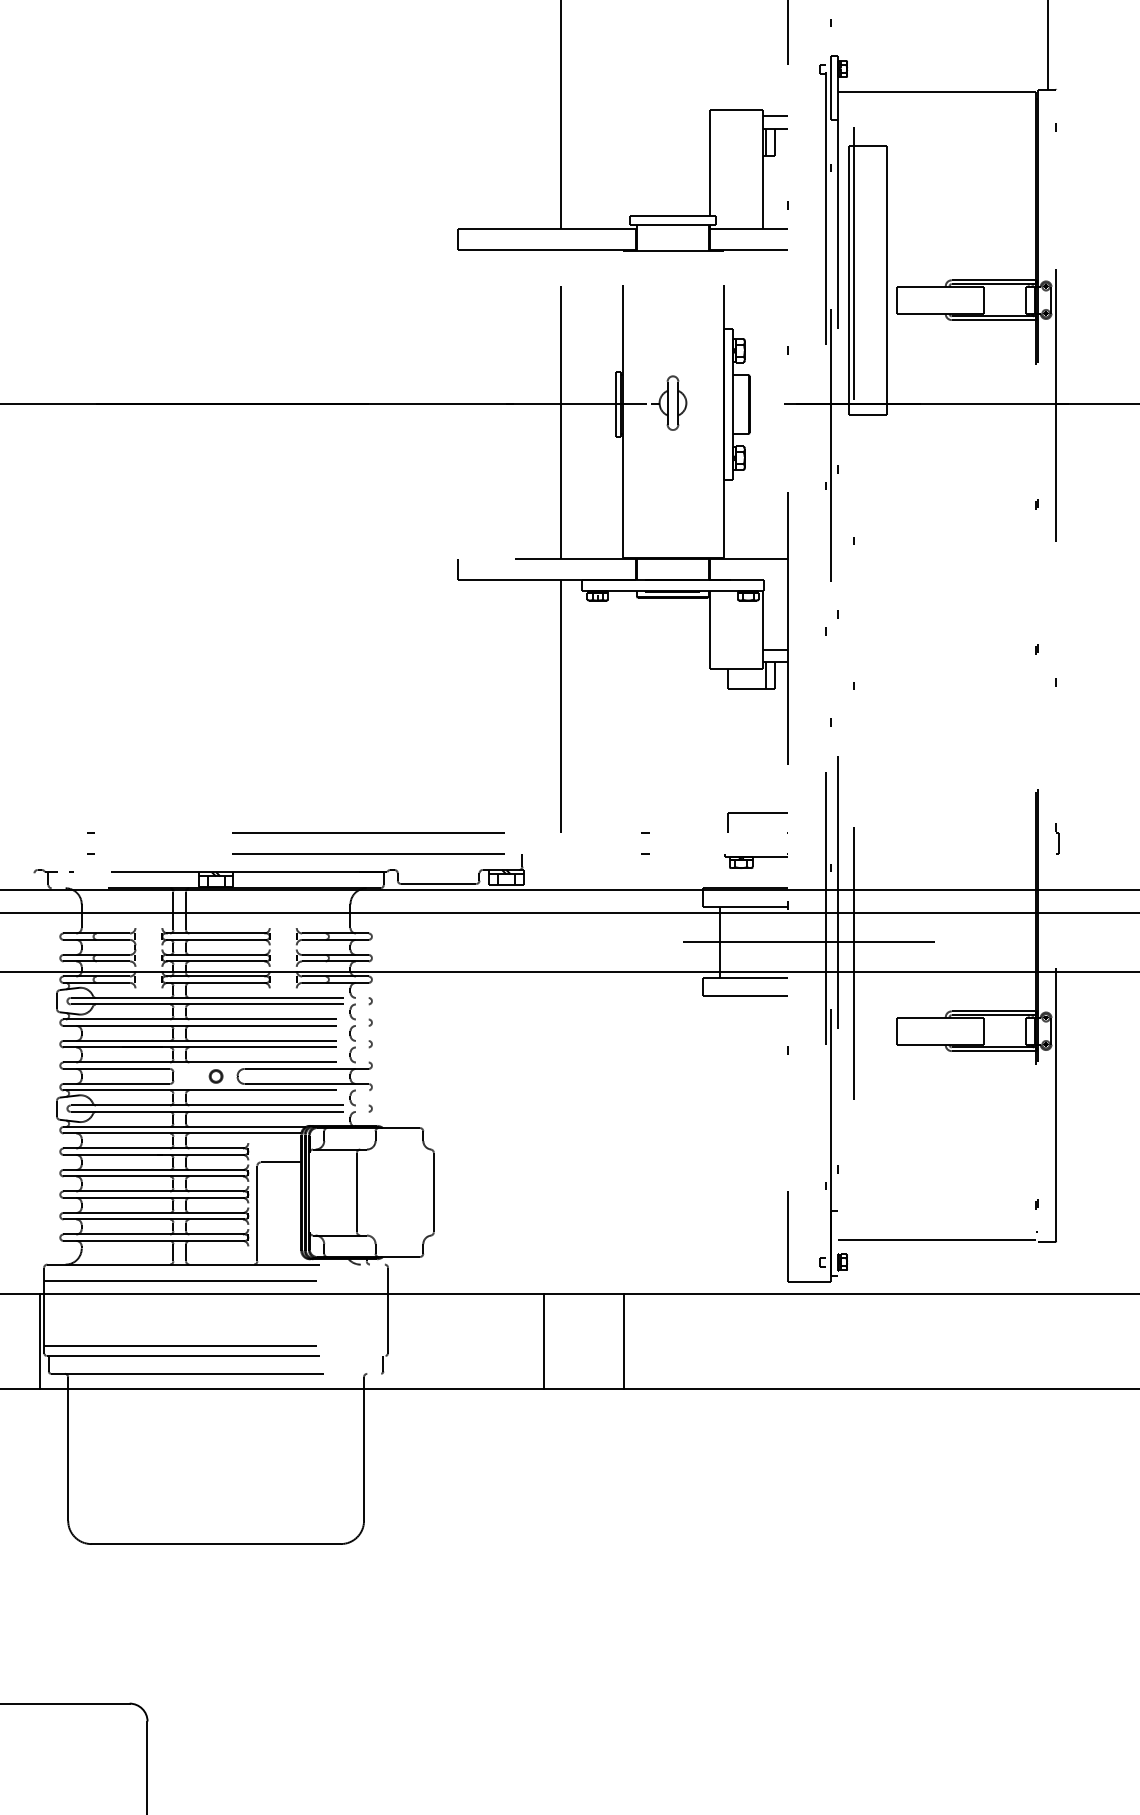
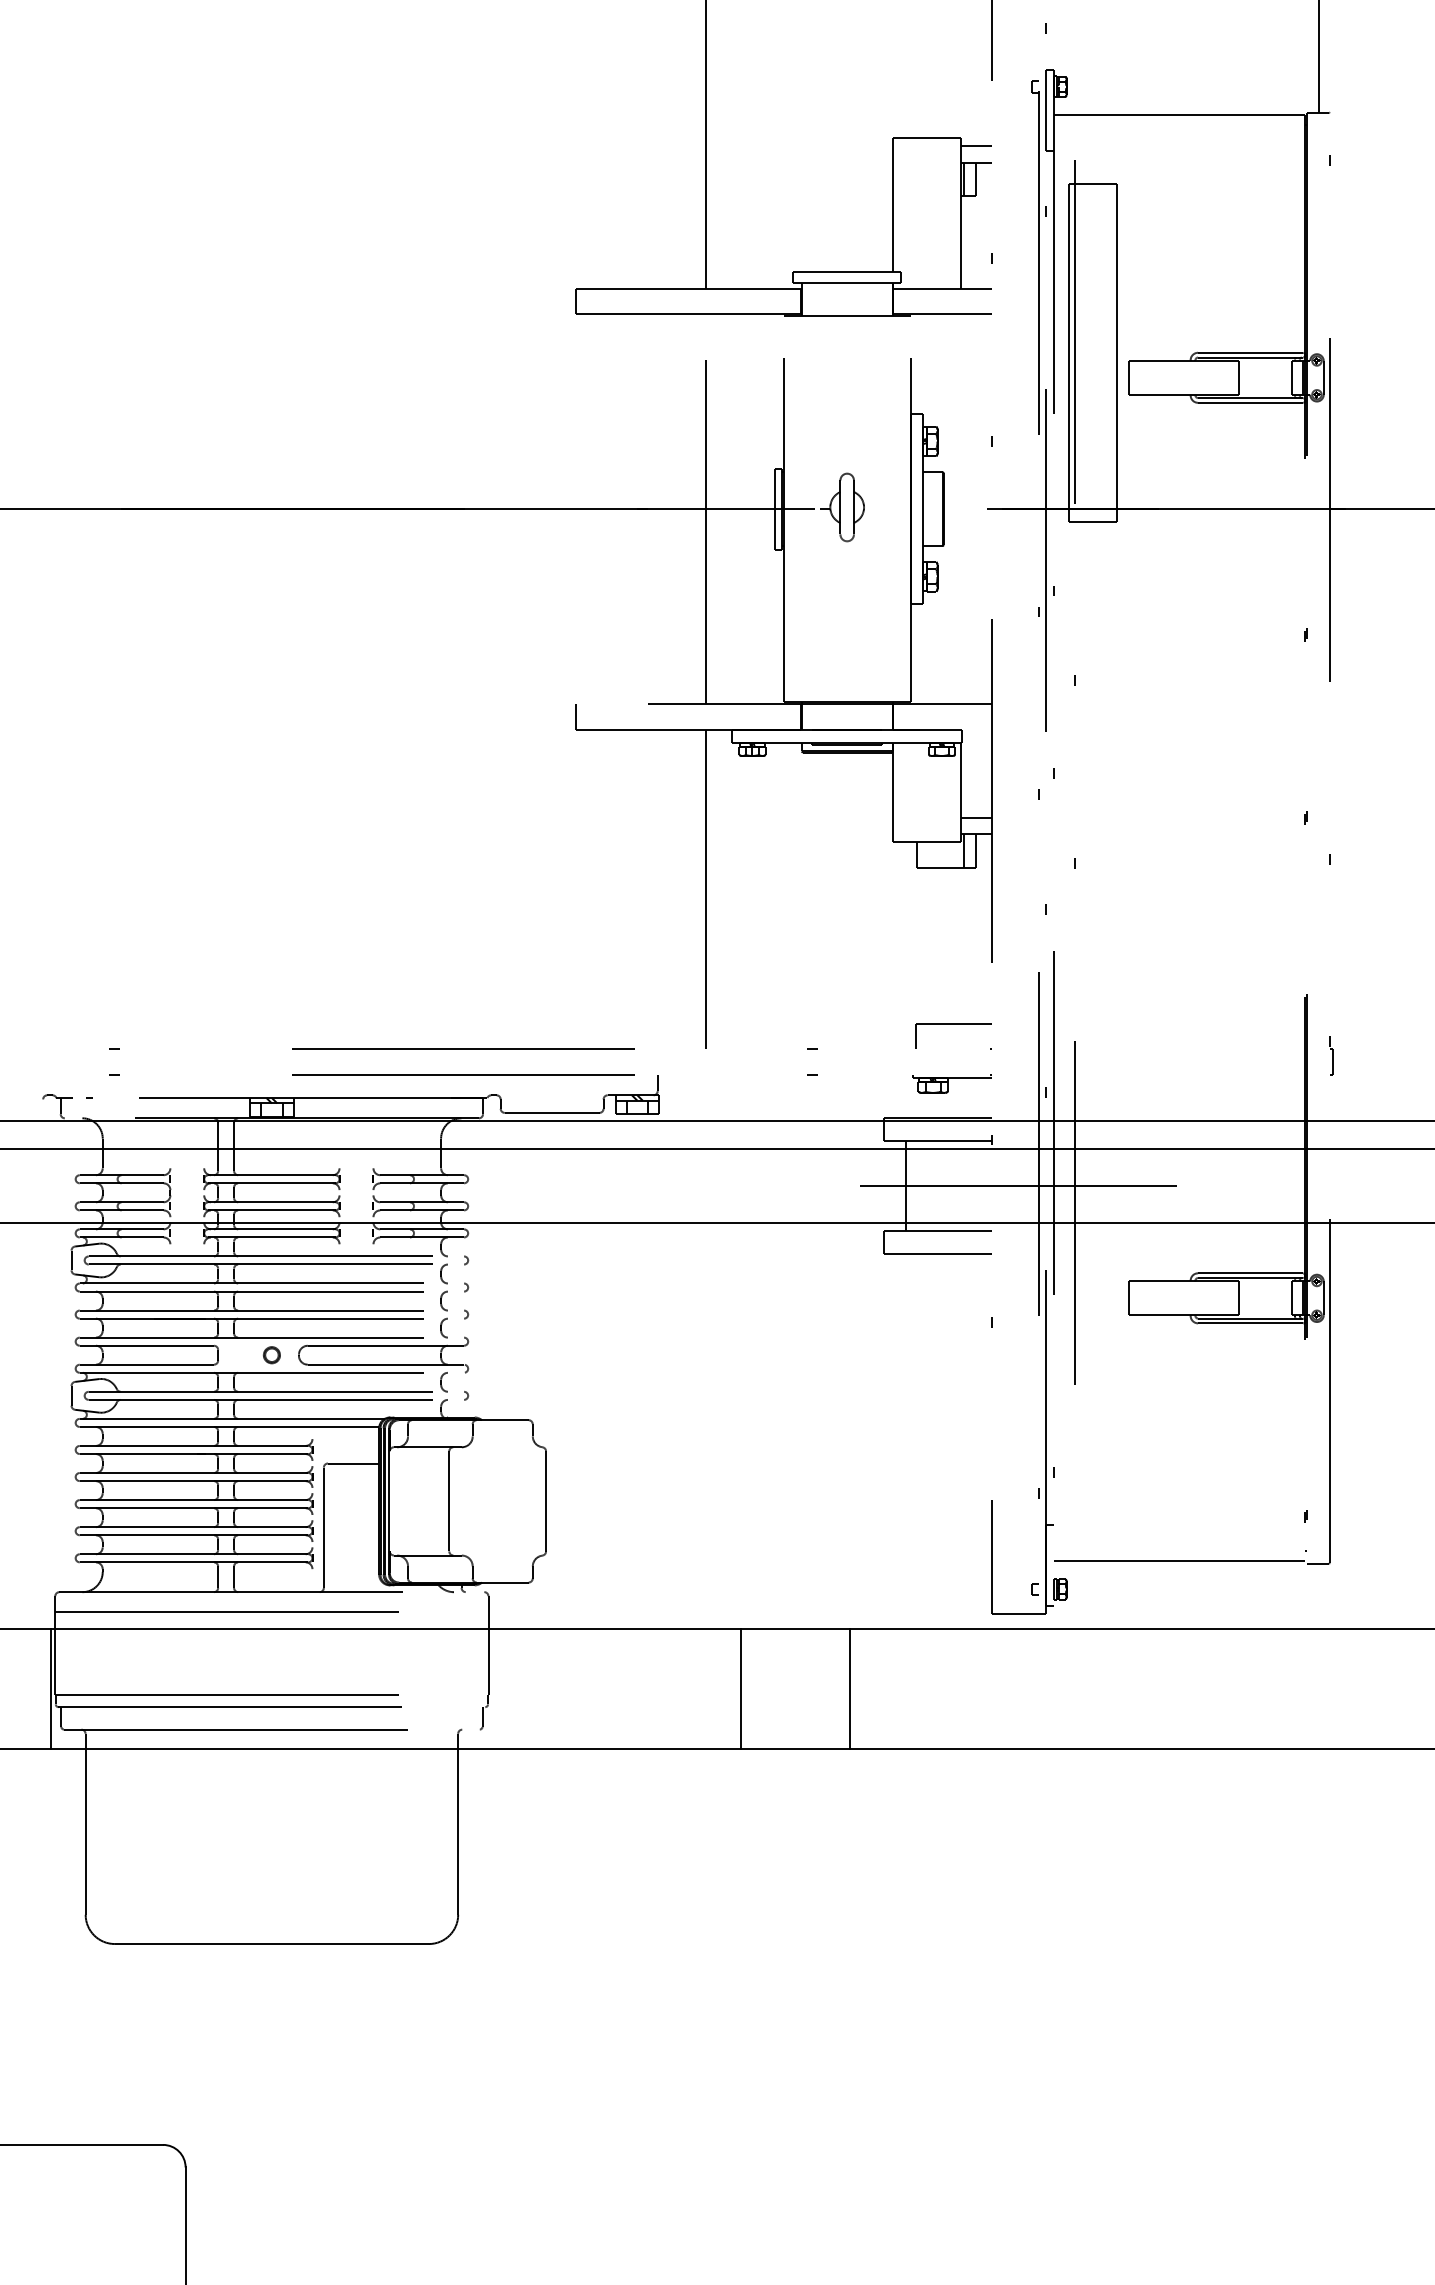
line: (543, 1341) -> (741, 1688), moved
line: (624, 1341) -> (849, 1688), moved

